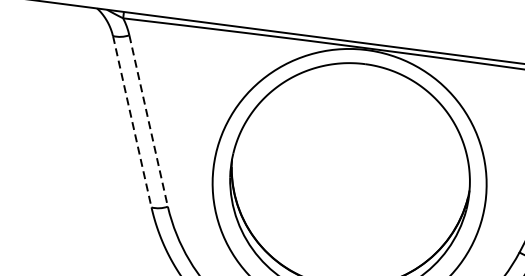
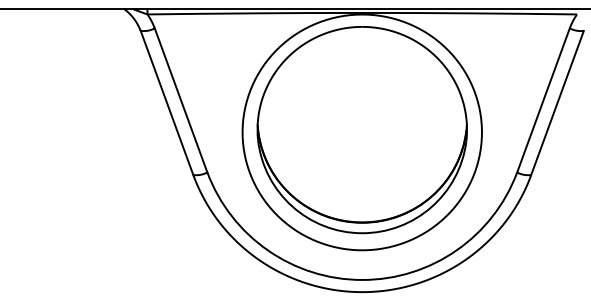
line: (149, 121) -> (181, 100), dashed -> solid
line: (132, 122) -> (167, 103), dashed -> solid

